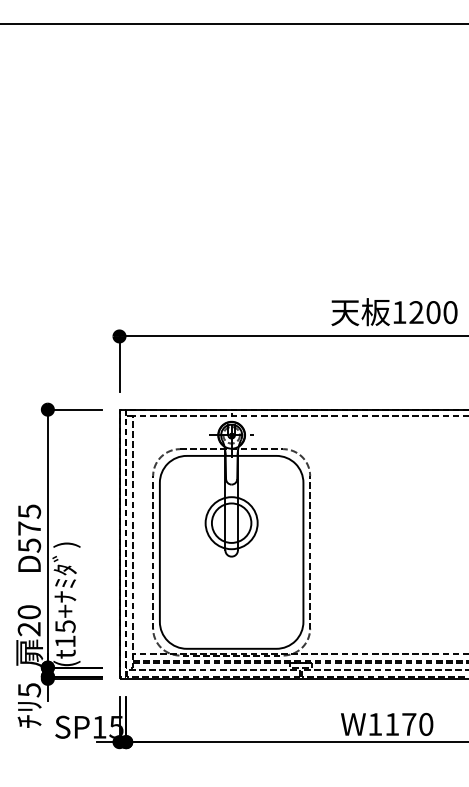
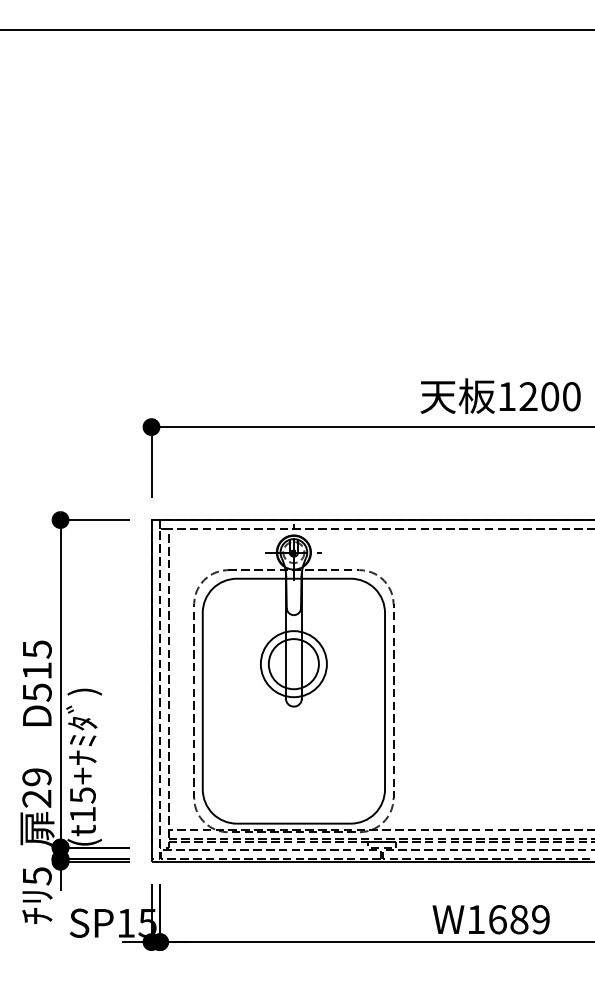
text: (29, 528) -> (37, 670), D575 -> D515
text: (28, 612) -> (35, 777), 20 -> 29
text: (409, 723) -> (519, 918), W1170 -> W1689

